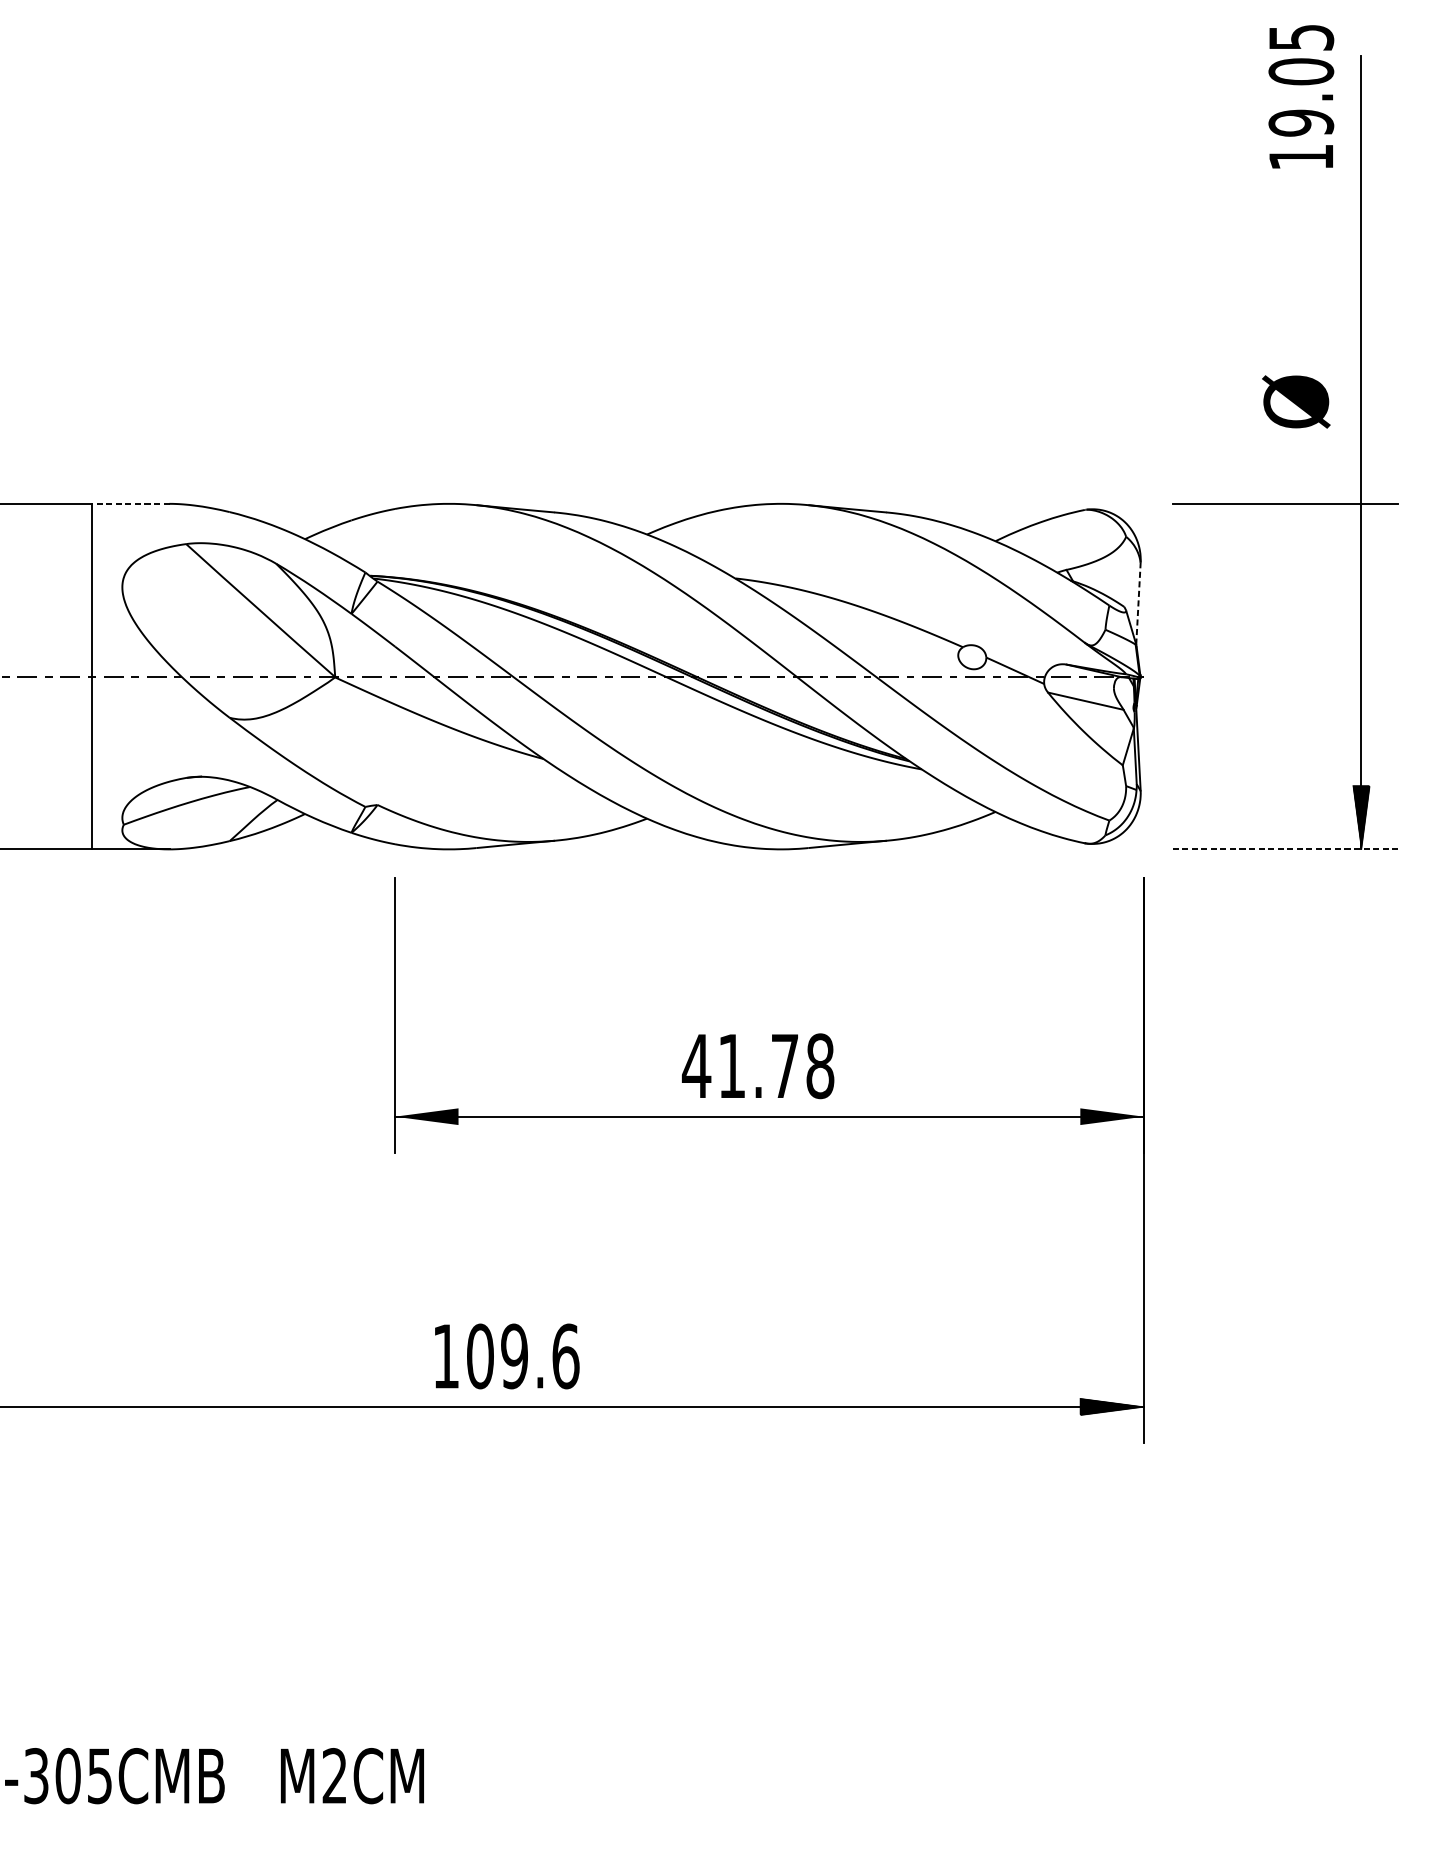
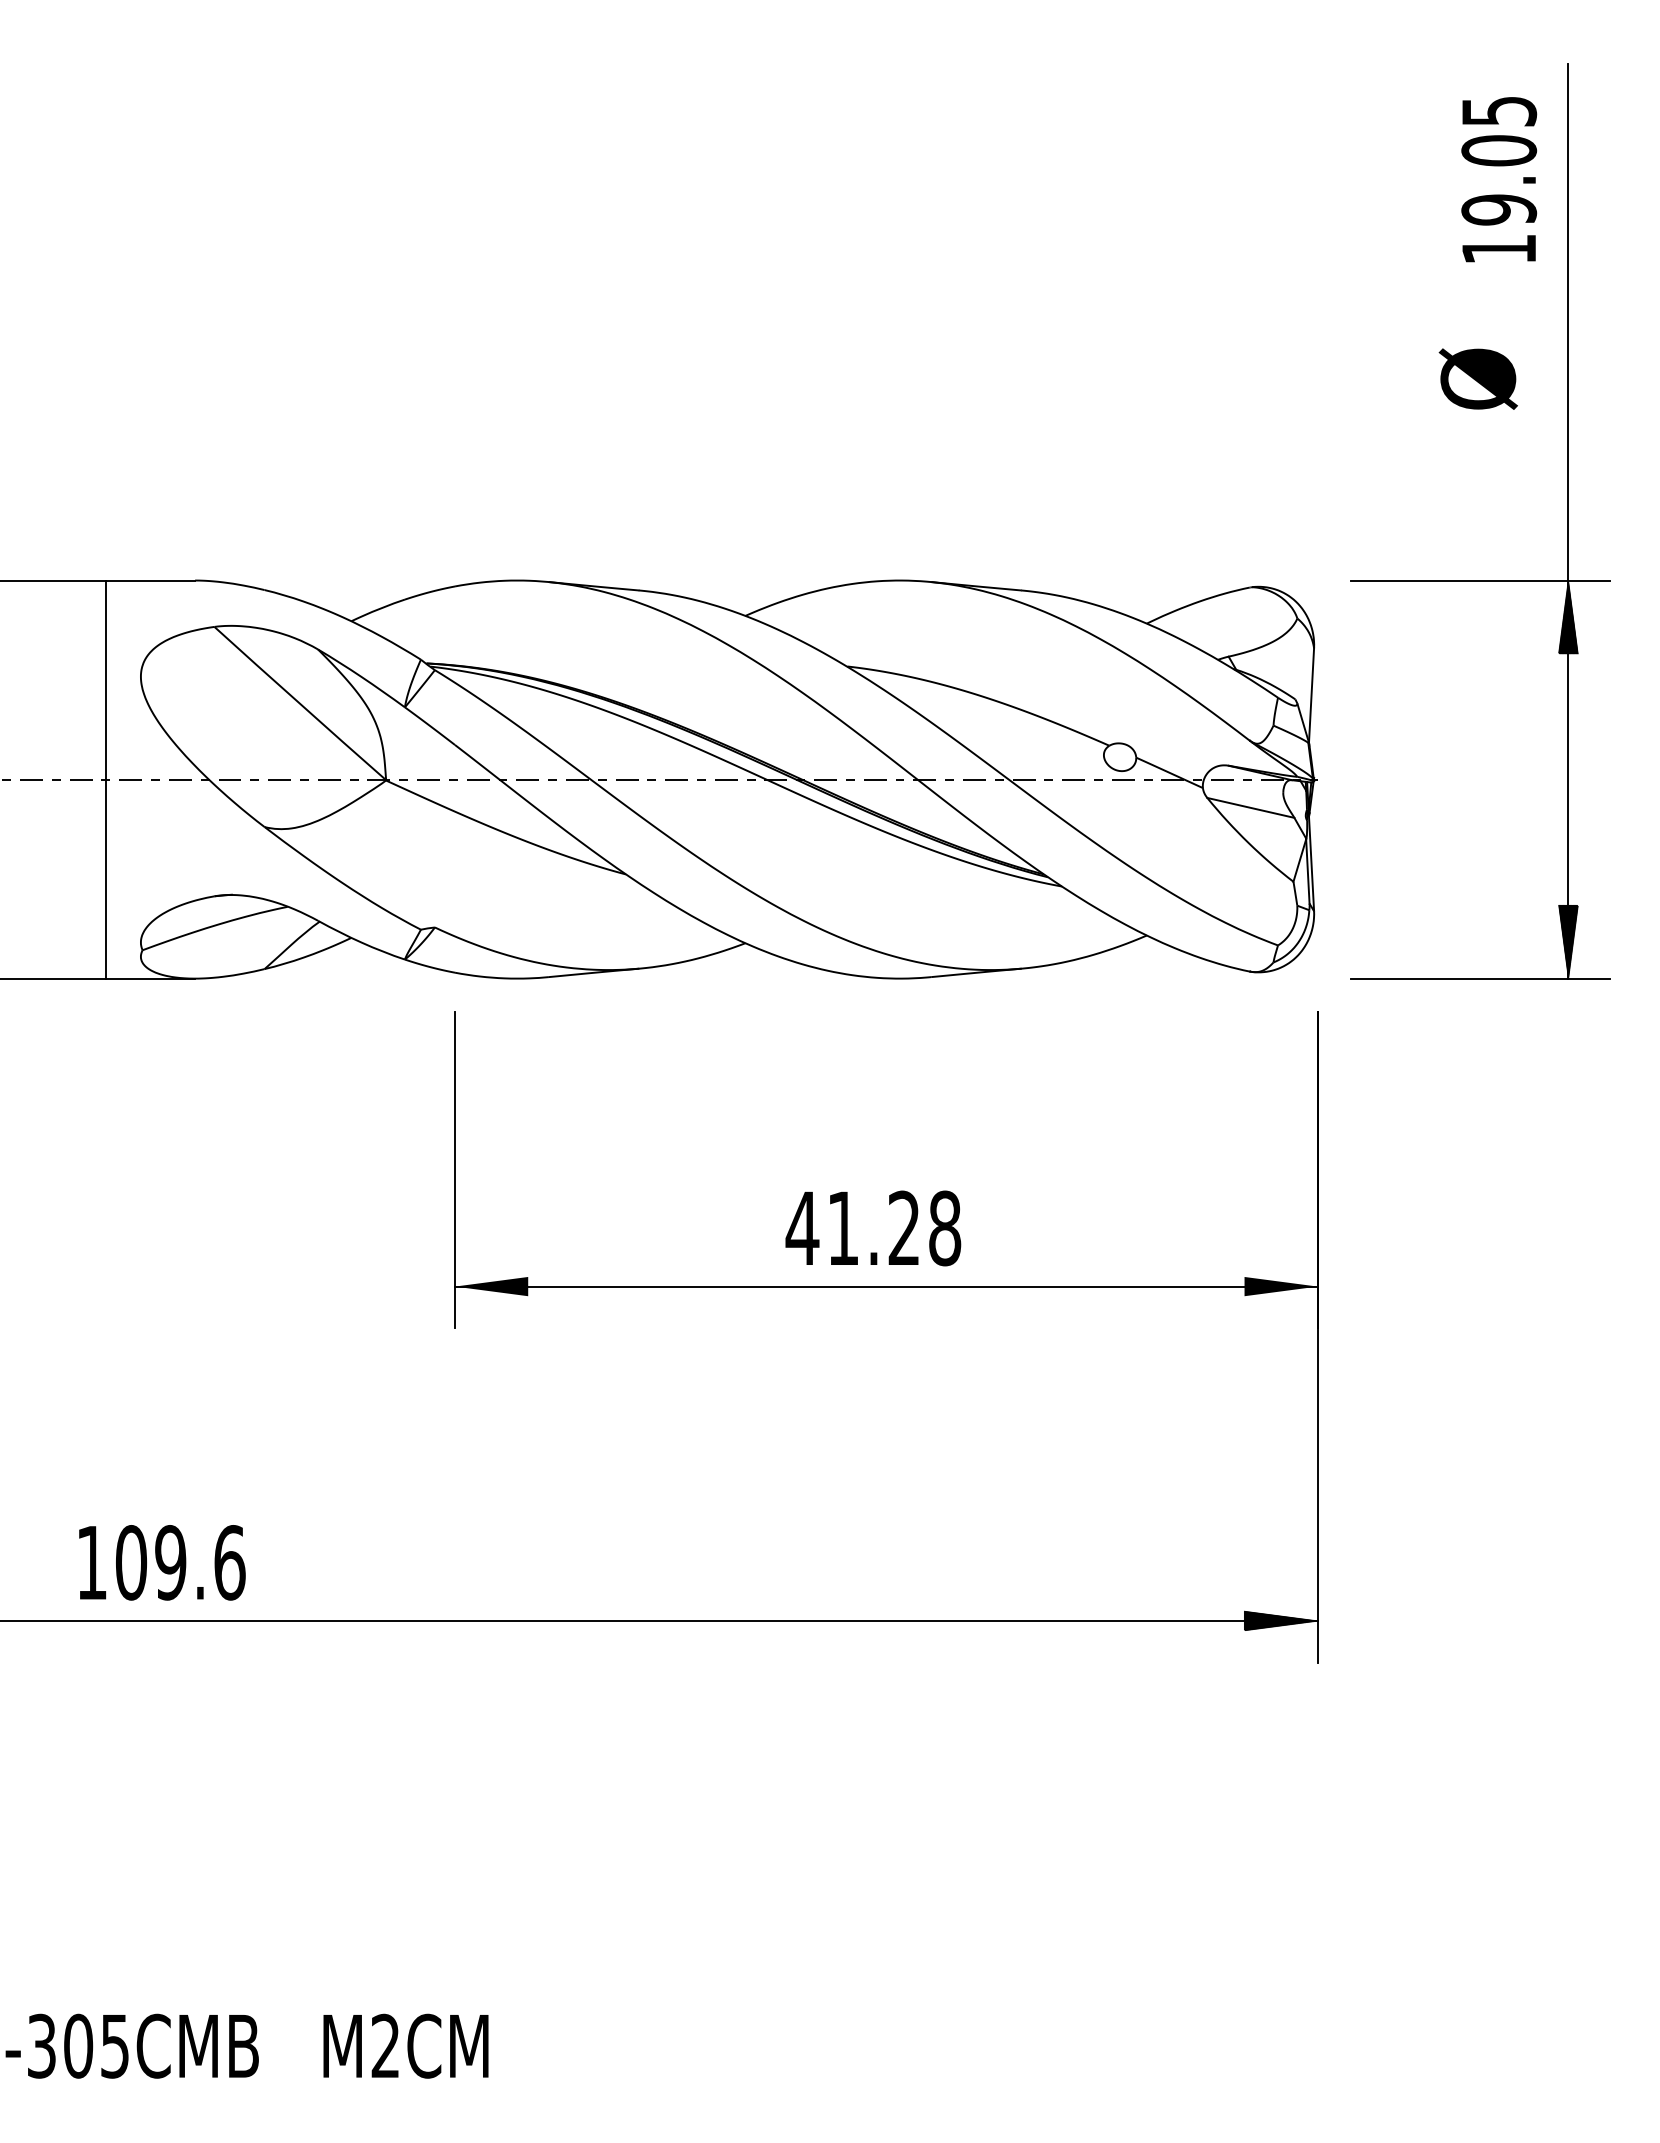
text: (1301, 96) -> (1499, 179), moved
text: (1295, 401) -> (1477, 378), moved
line: (130, 503) -> (150, 580), dashed -> solid
hatch: (1361, 535) -> (1568, 616), added
line: (1138, 603) -> (1311, 695), dashed -> solid
line: (1285, 849) -> (1480, 978), dashed -> solid
text: (784, 1065) -> (903, 1227), 41.78 -> 41.28
text: (507, 1356) -> (162, 1562), moved

